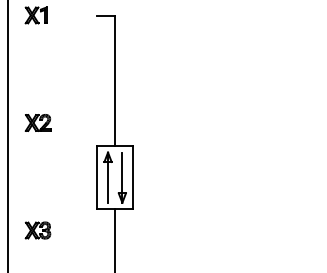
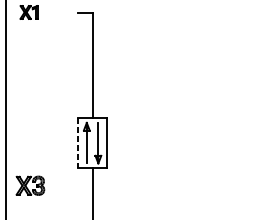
part: (37, 122) -> (29, 98), removed
line: (97, 177) -> (78, 143), solid -> dashed
part: (37, 230) -> (29, 185), size x1.4

